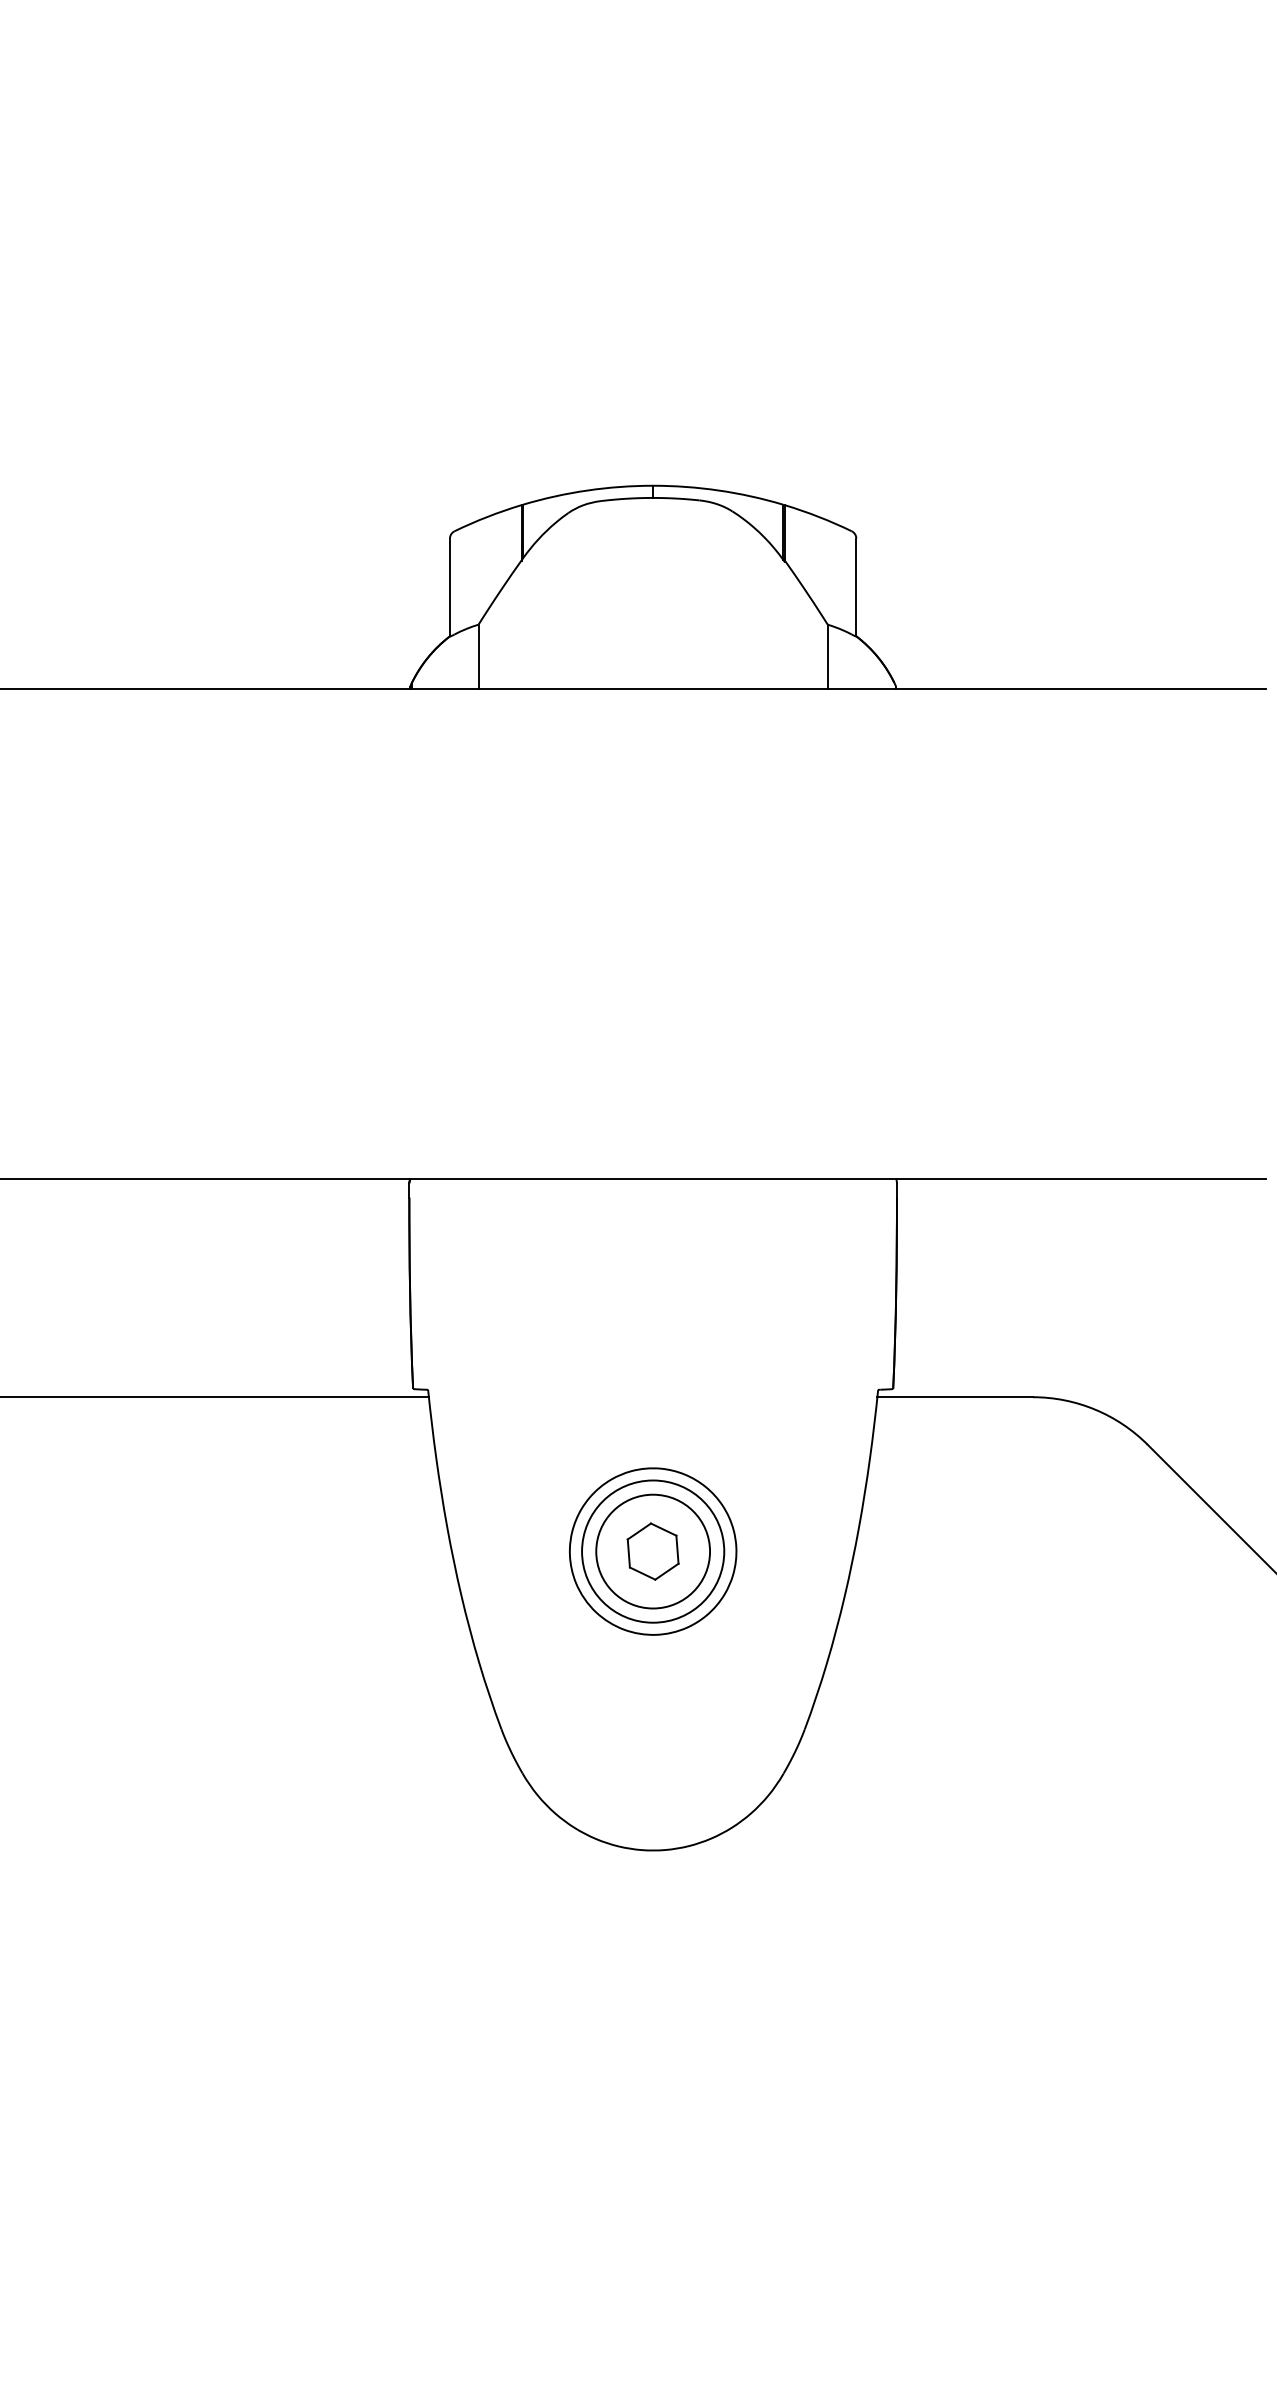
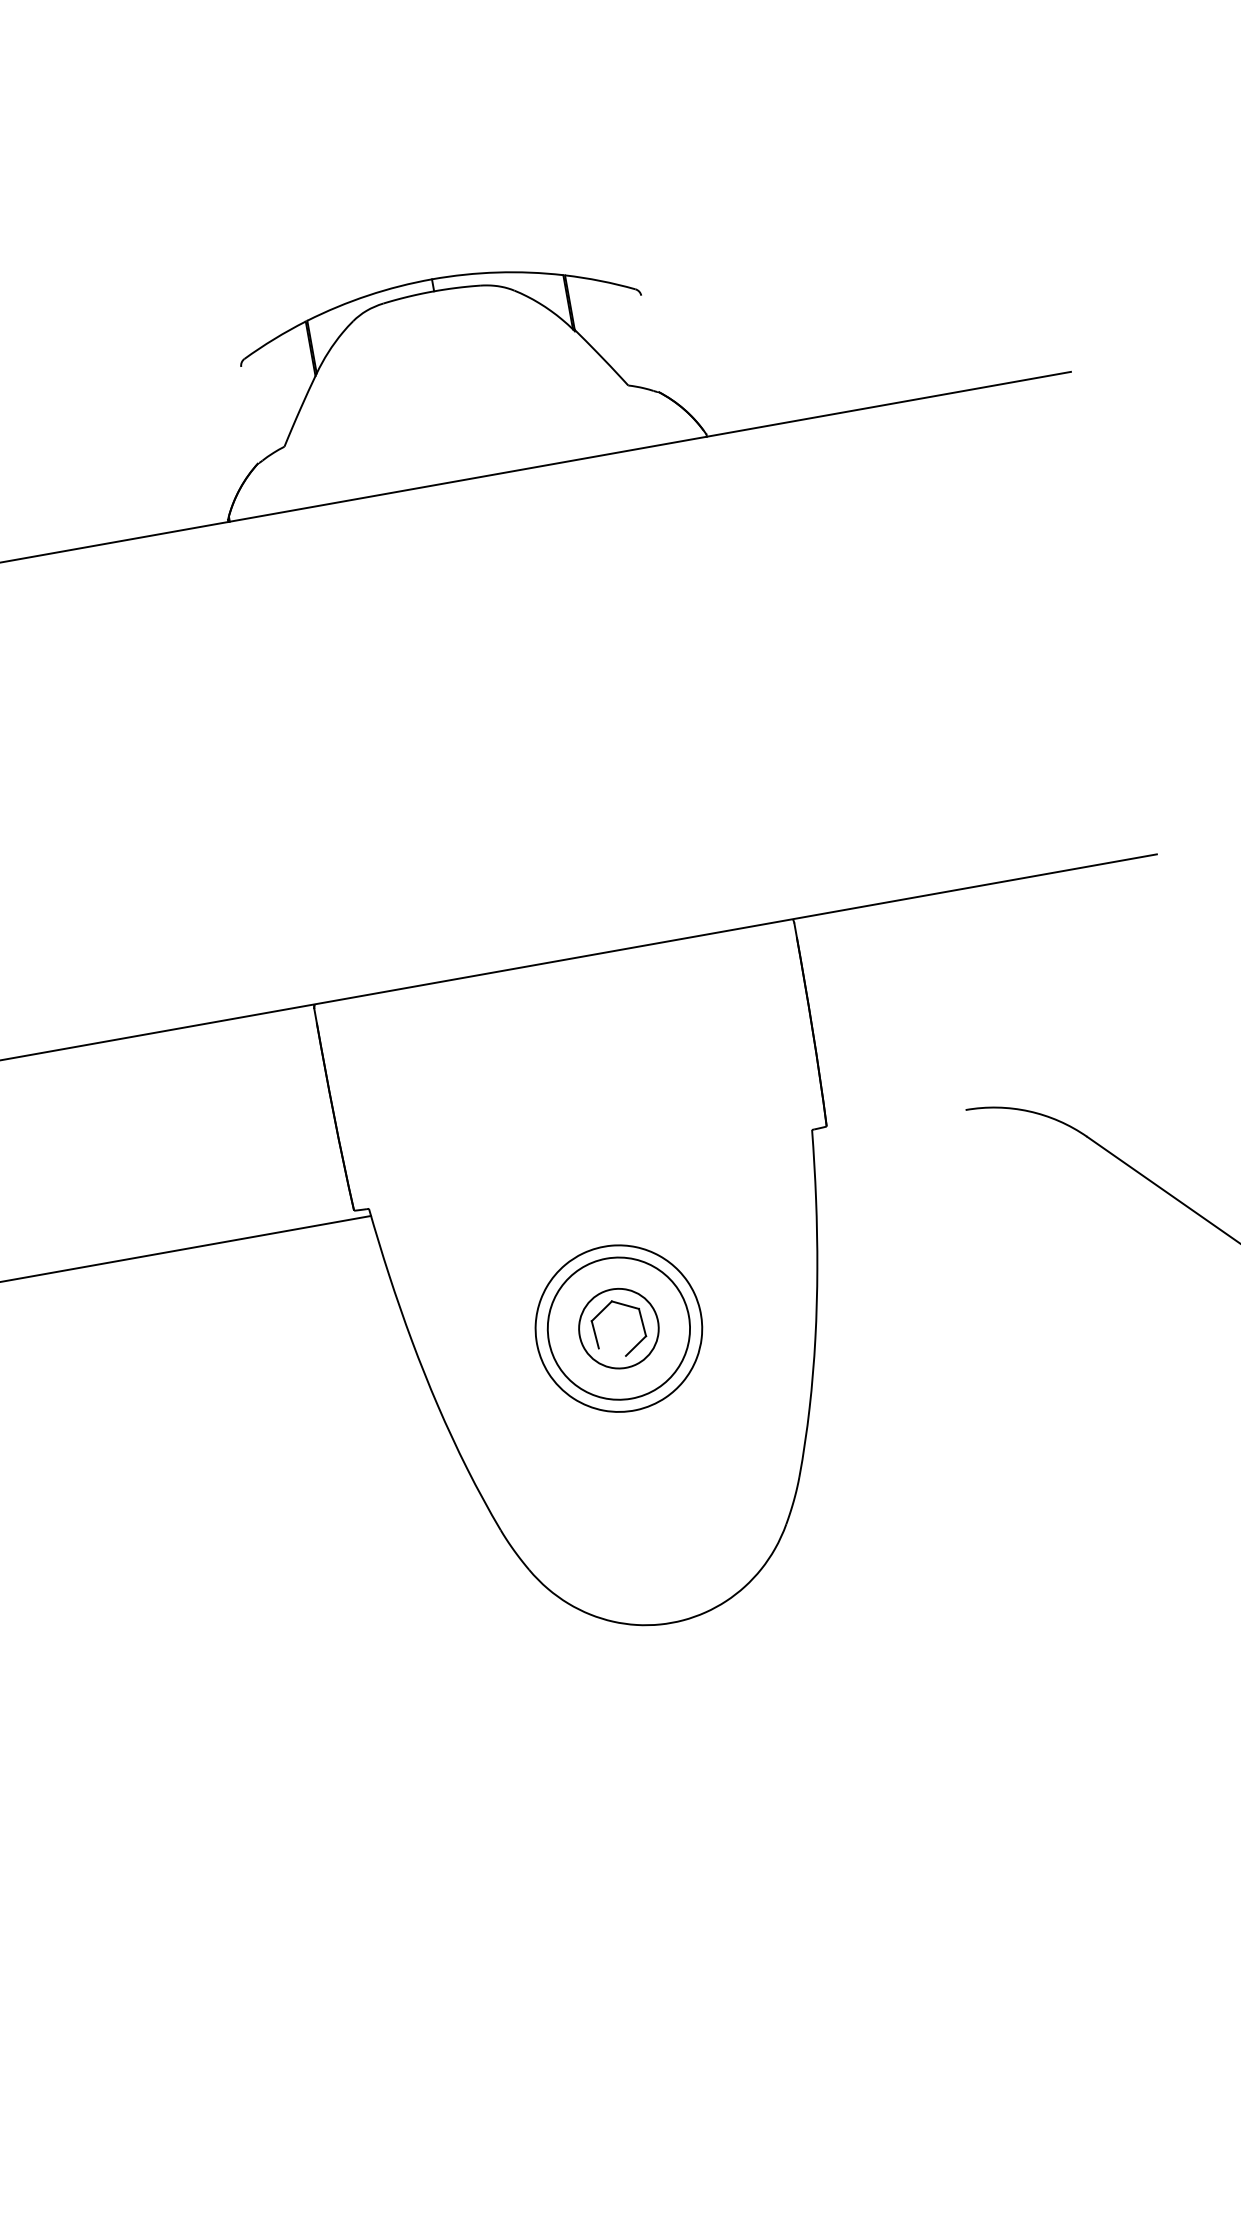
line: (449, 587) -> (249, 415), removed
line: (856, 587) -> (650, 343), removed
line: (478, 656) -> (290, 478), removed
line: (827, 656) -> (633, 416), removed
line: (954, 1397) -> (888, 1124), removed
circle: (653, 1551) -> (619, 1328), size x0.7
line: (642, 1573) -> (612, 1352), removed

